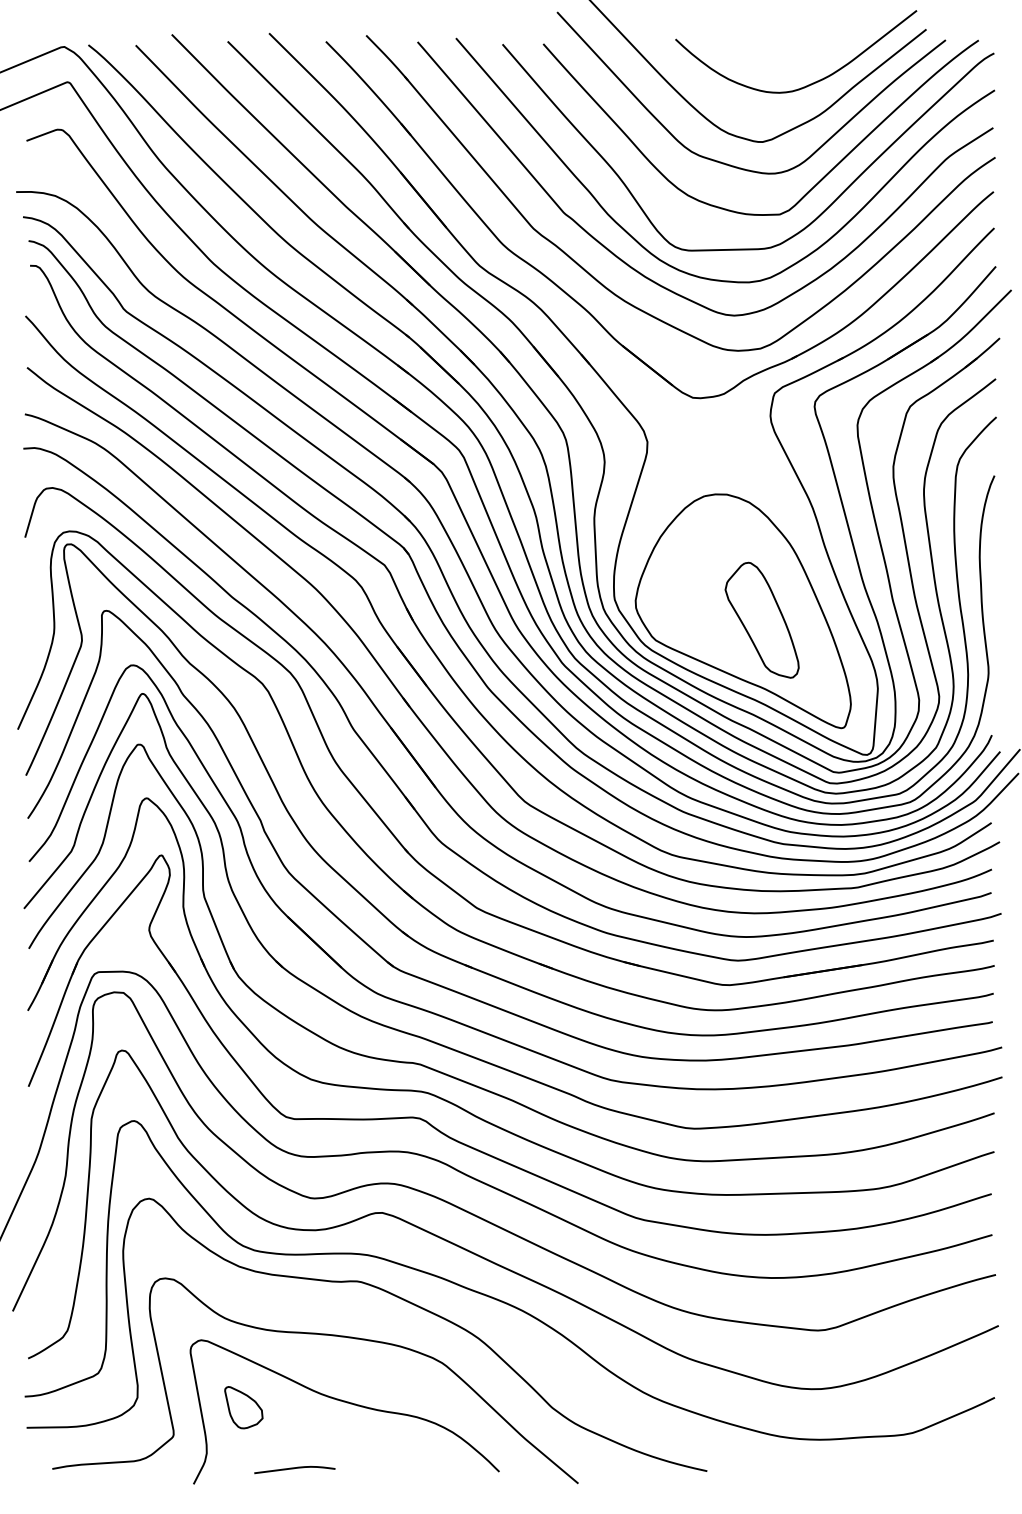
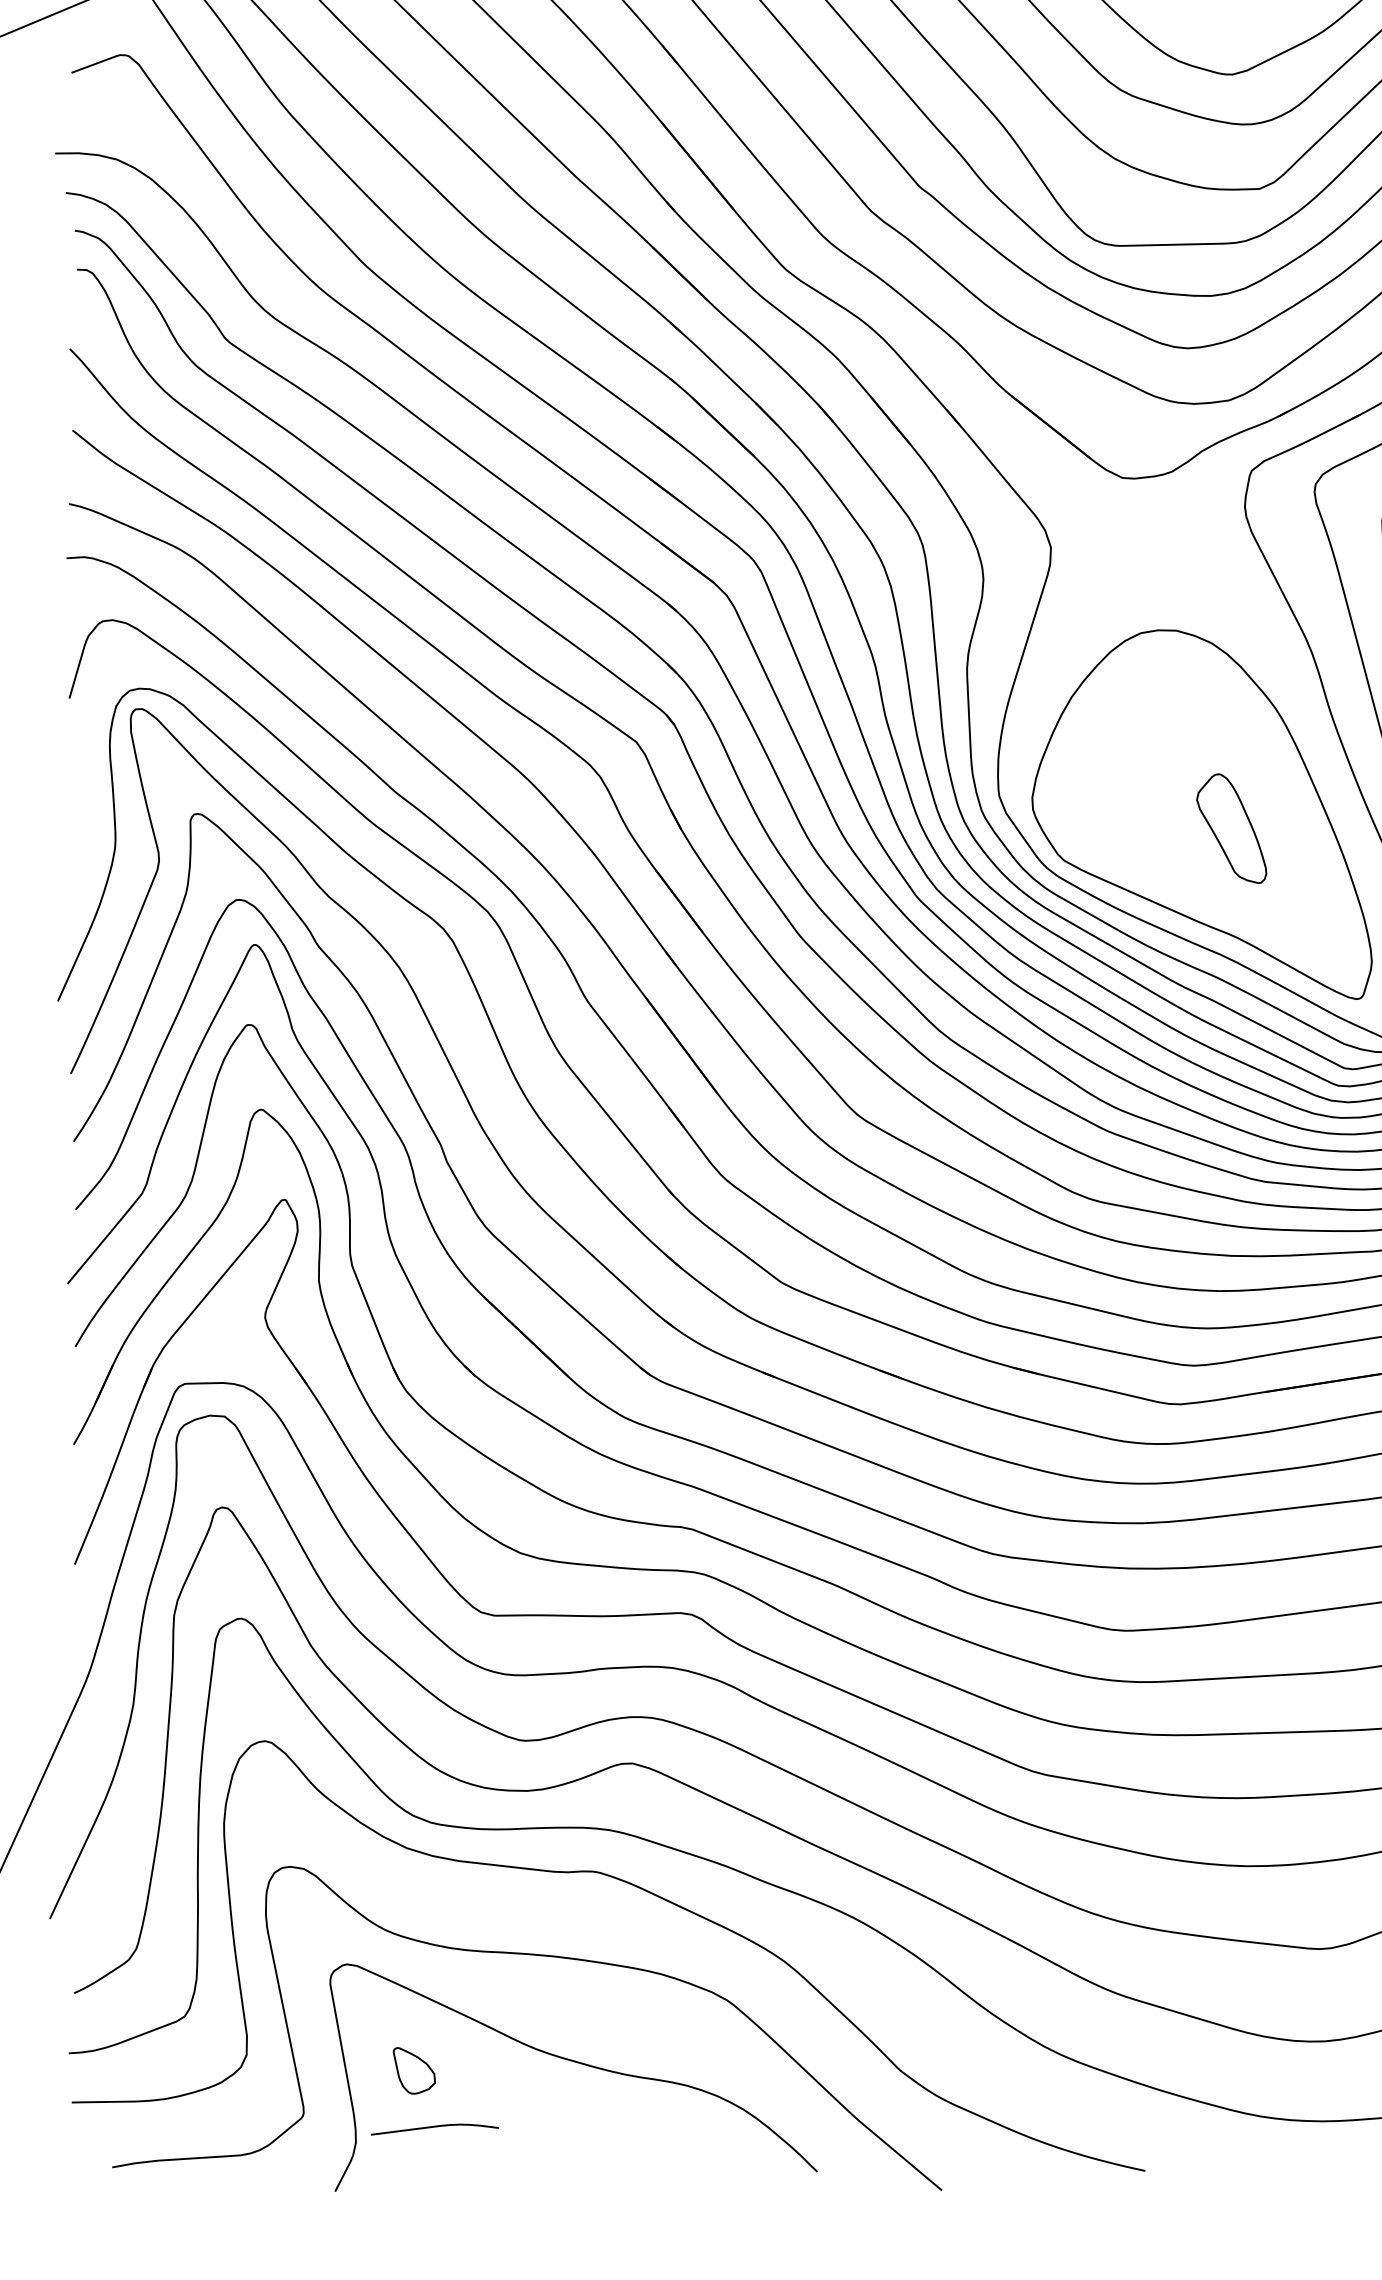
part: (761, 619) -> (1230, 827), size x0.6
part: (243, 1407) -> (413, 2070), size x0.7
curve: (294, 1469) -> (434, 2128), moved

